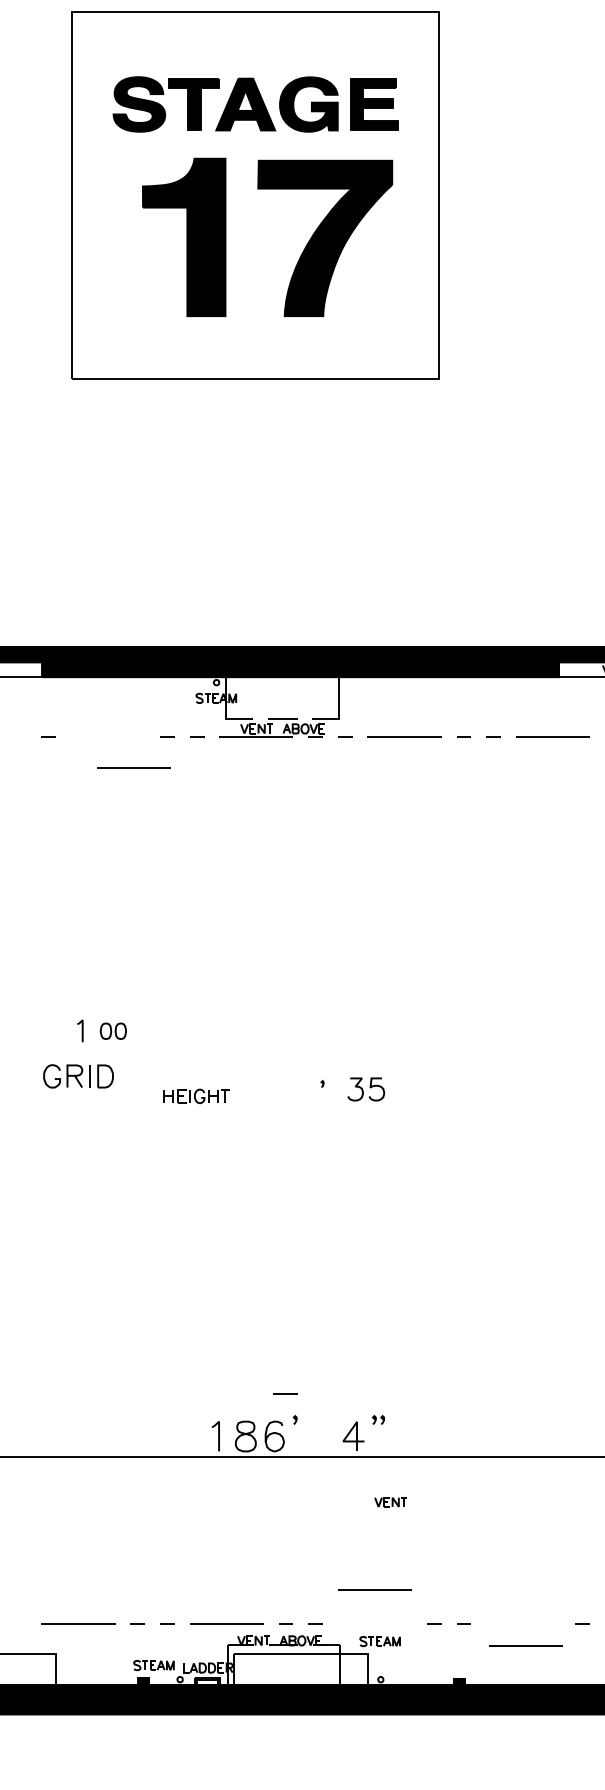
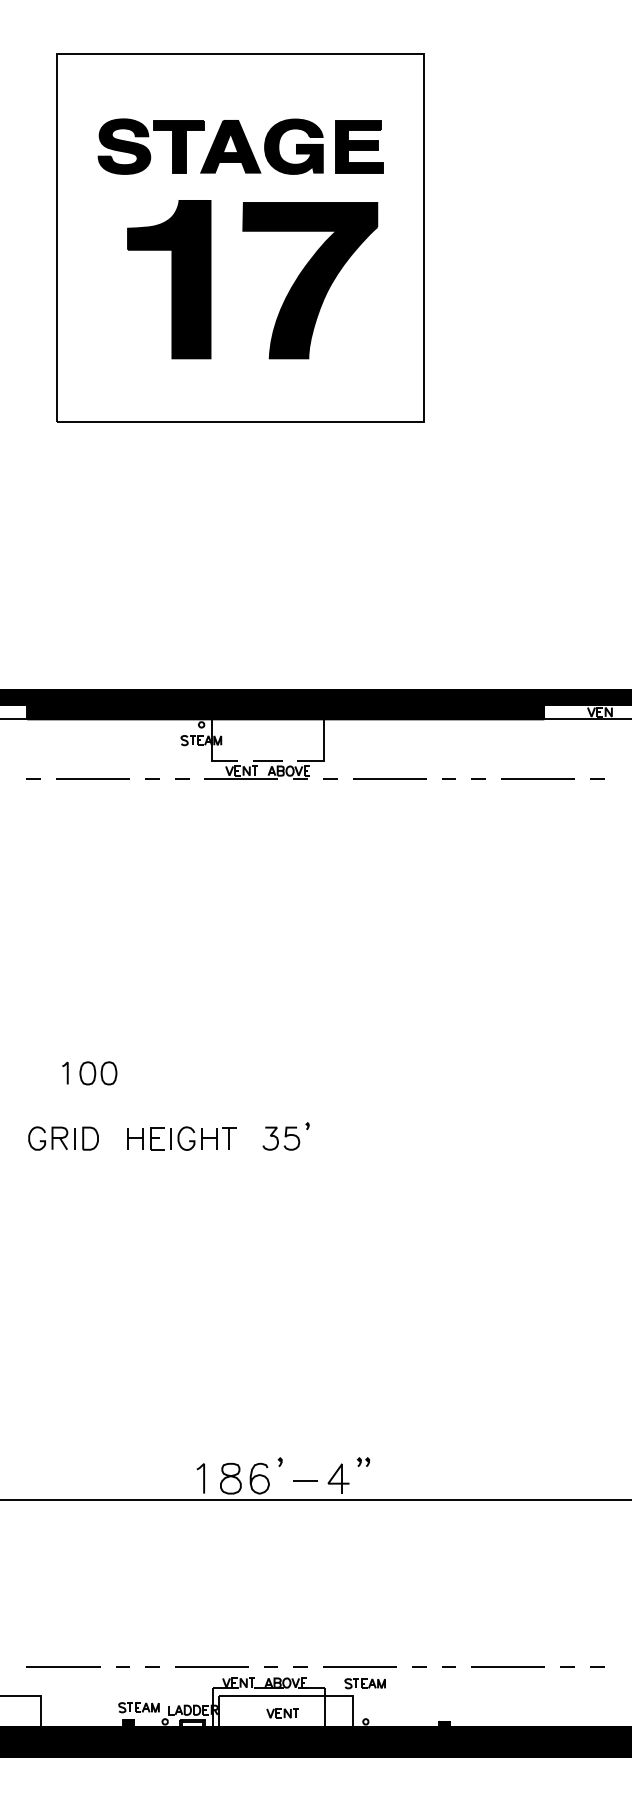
line: (133, 767) -> (92, 778), moved
part: (113, 1031) -> (98, 1073), size x1.43
part: (78, 1076) -> (63, 1138), moved
part: (366, 1089) -> (281, 1138), moved
part: (196, 1096) -> (181, 1138), size x1.67
line: (285, 1393) -> (305, 1480), moved
part: (390, 1502) -> (282, 1713), moved
line: (374, 1590) -> (359, 1666), moved
line: (525, 1646) -> (507, 1666), moved

